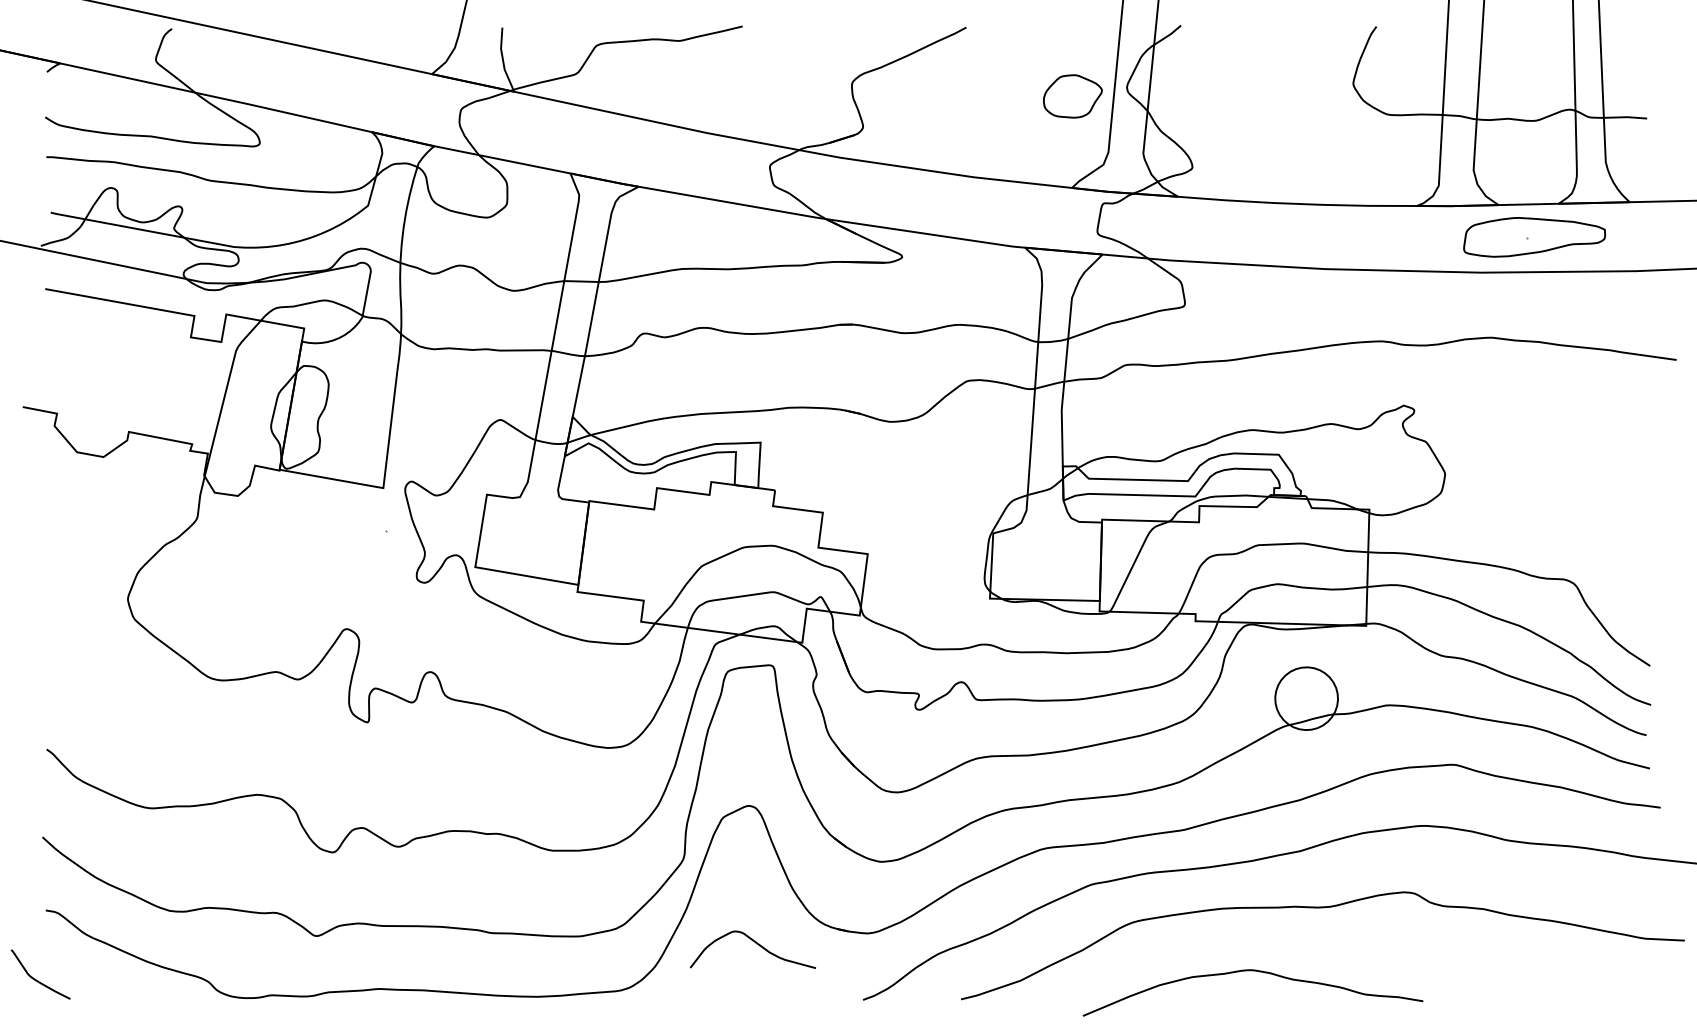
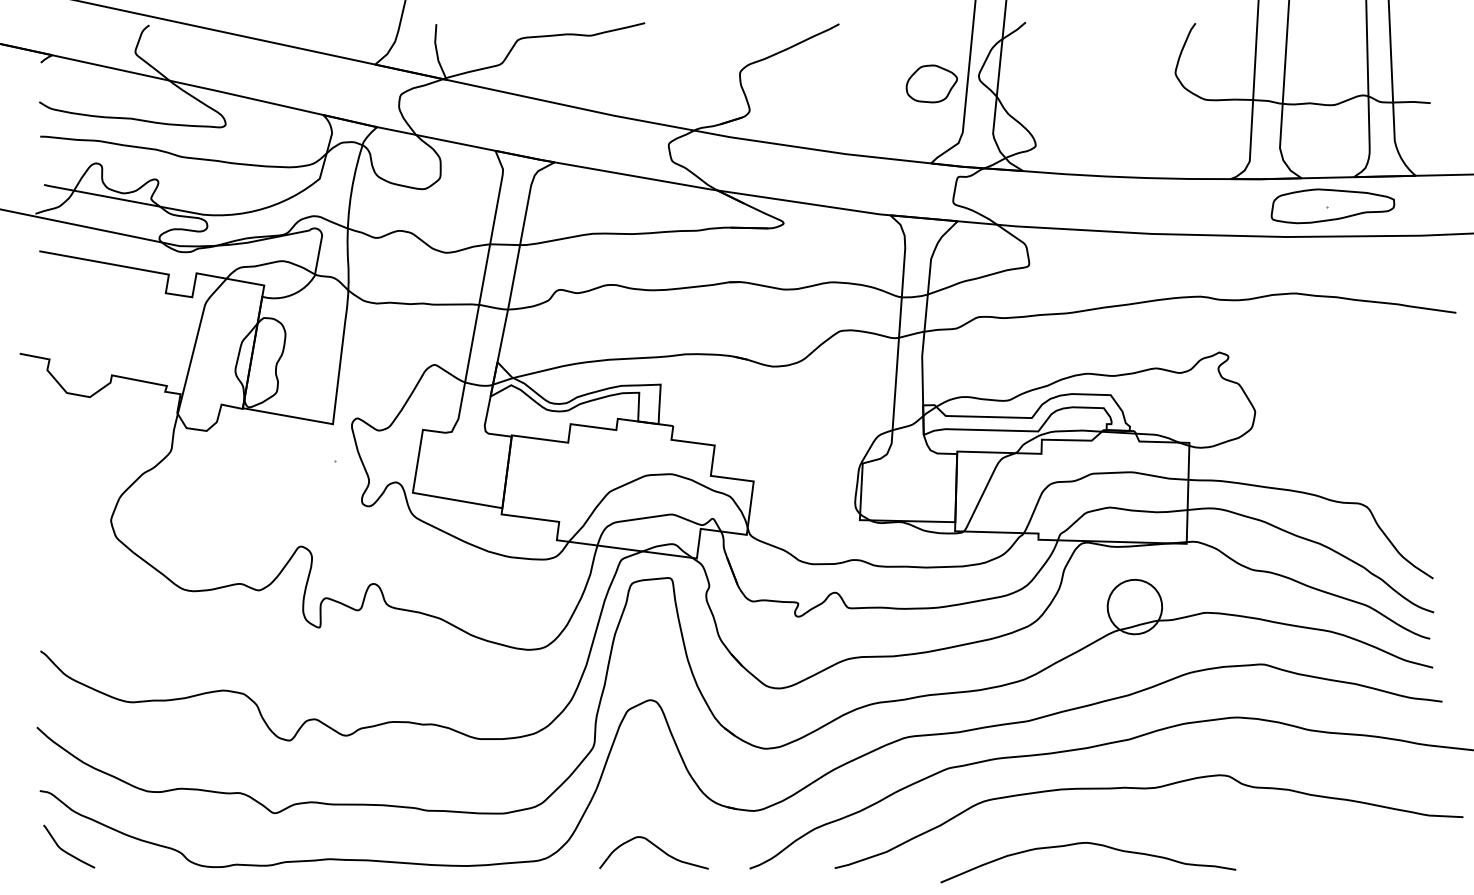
curve: (756, 944) -> (657, 848), moved
curve: (38, 980) -> (67, 851), moved

